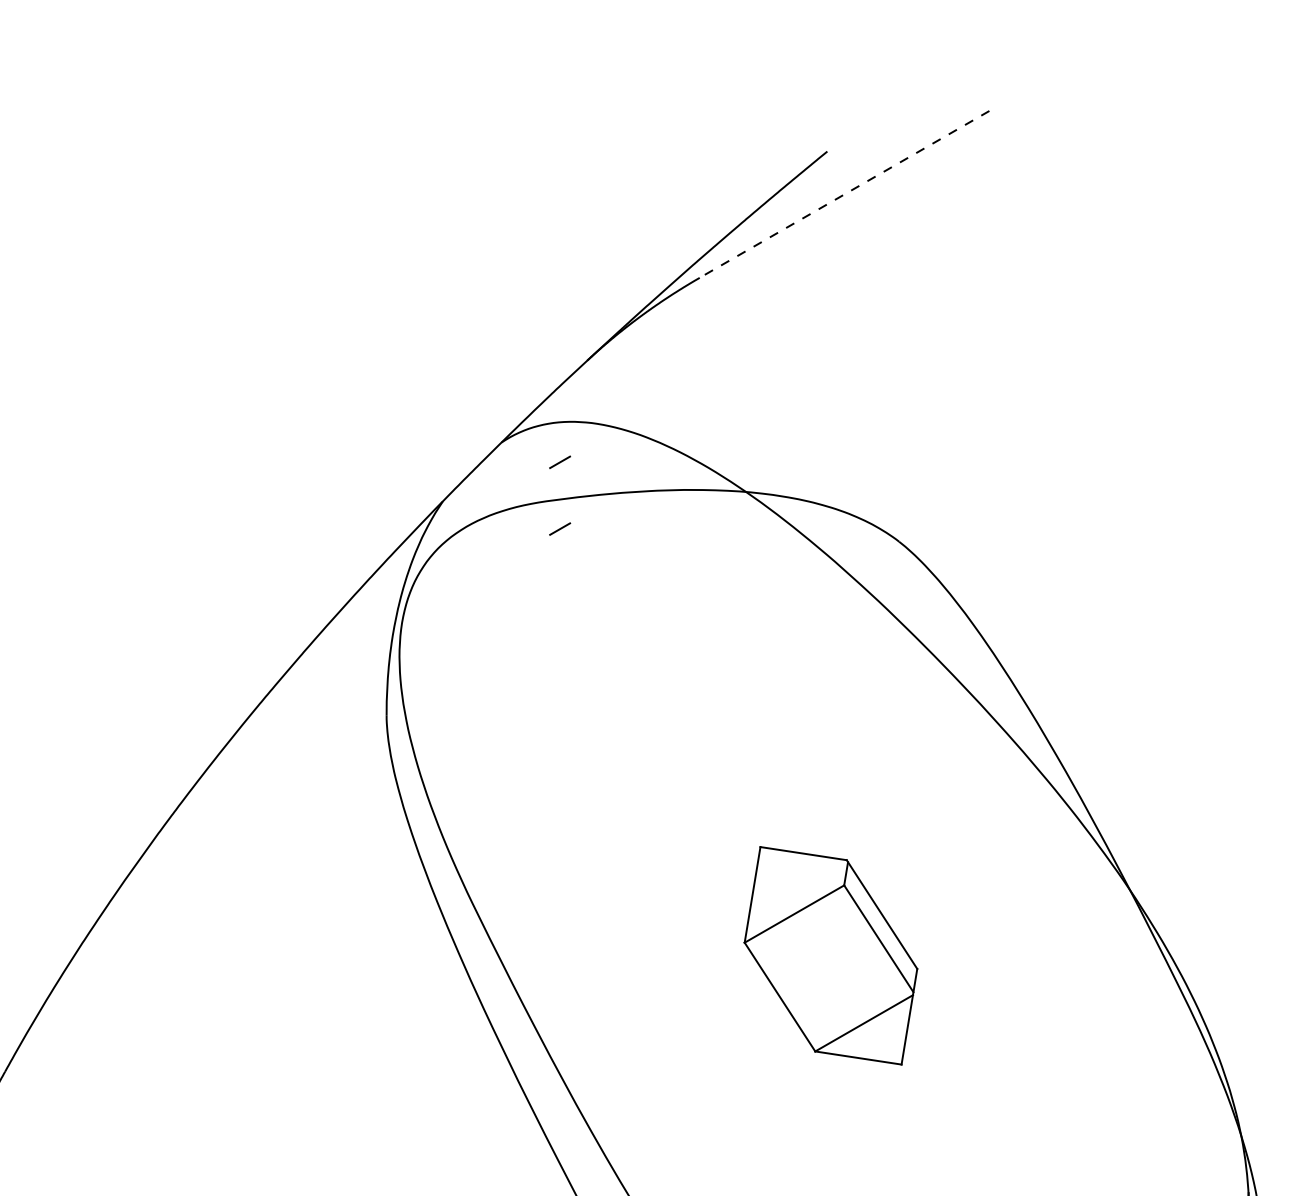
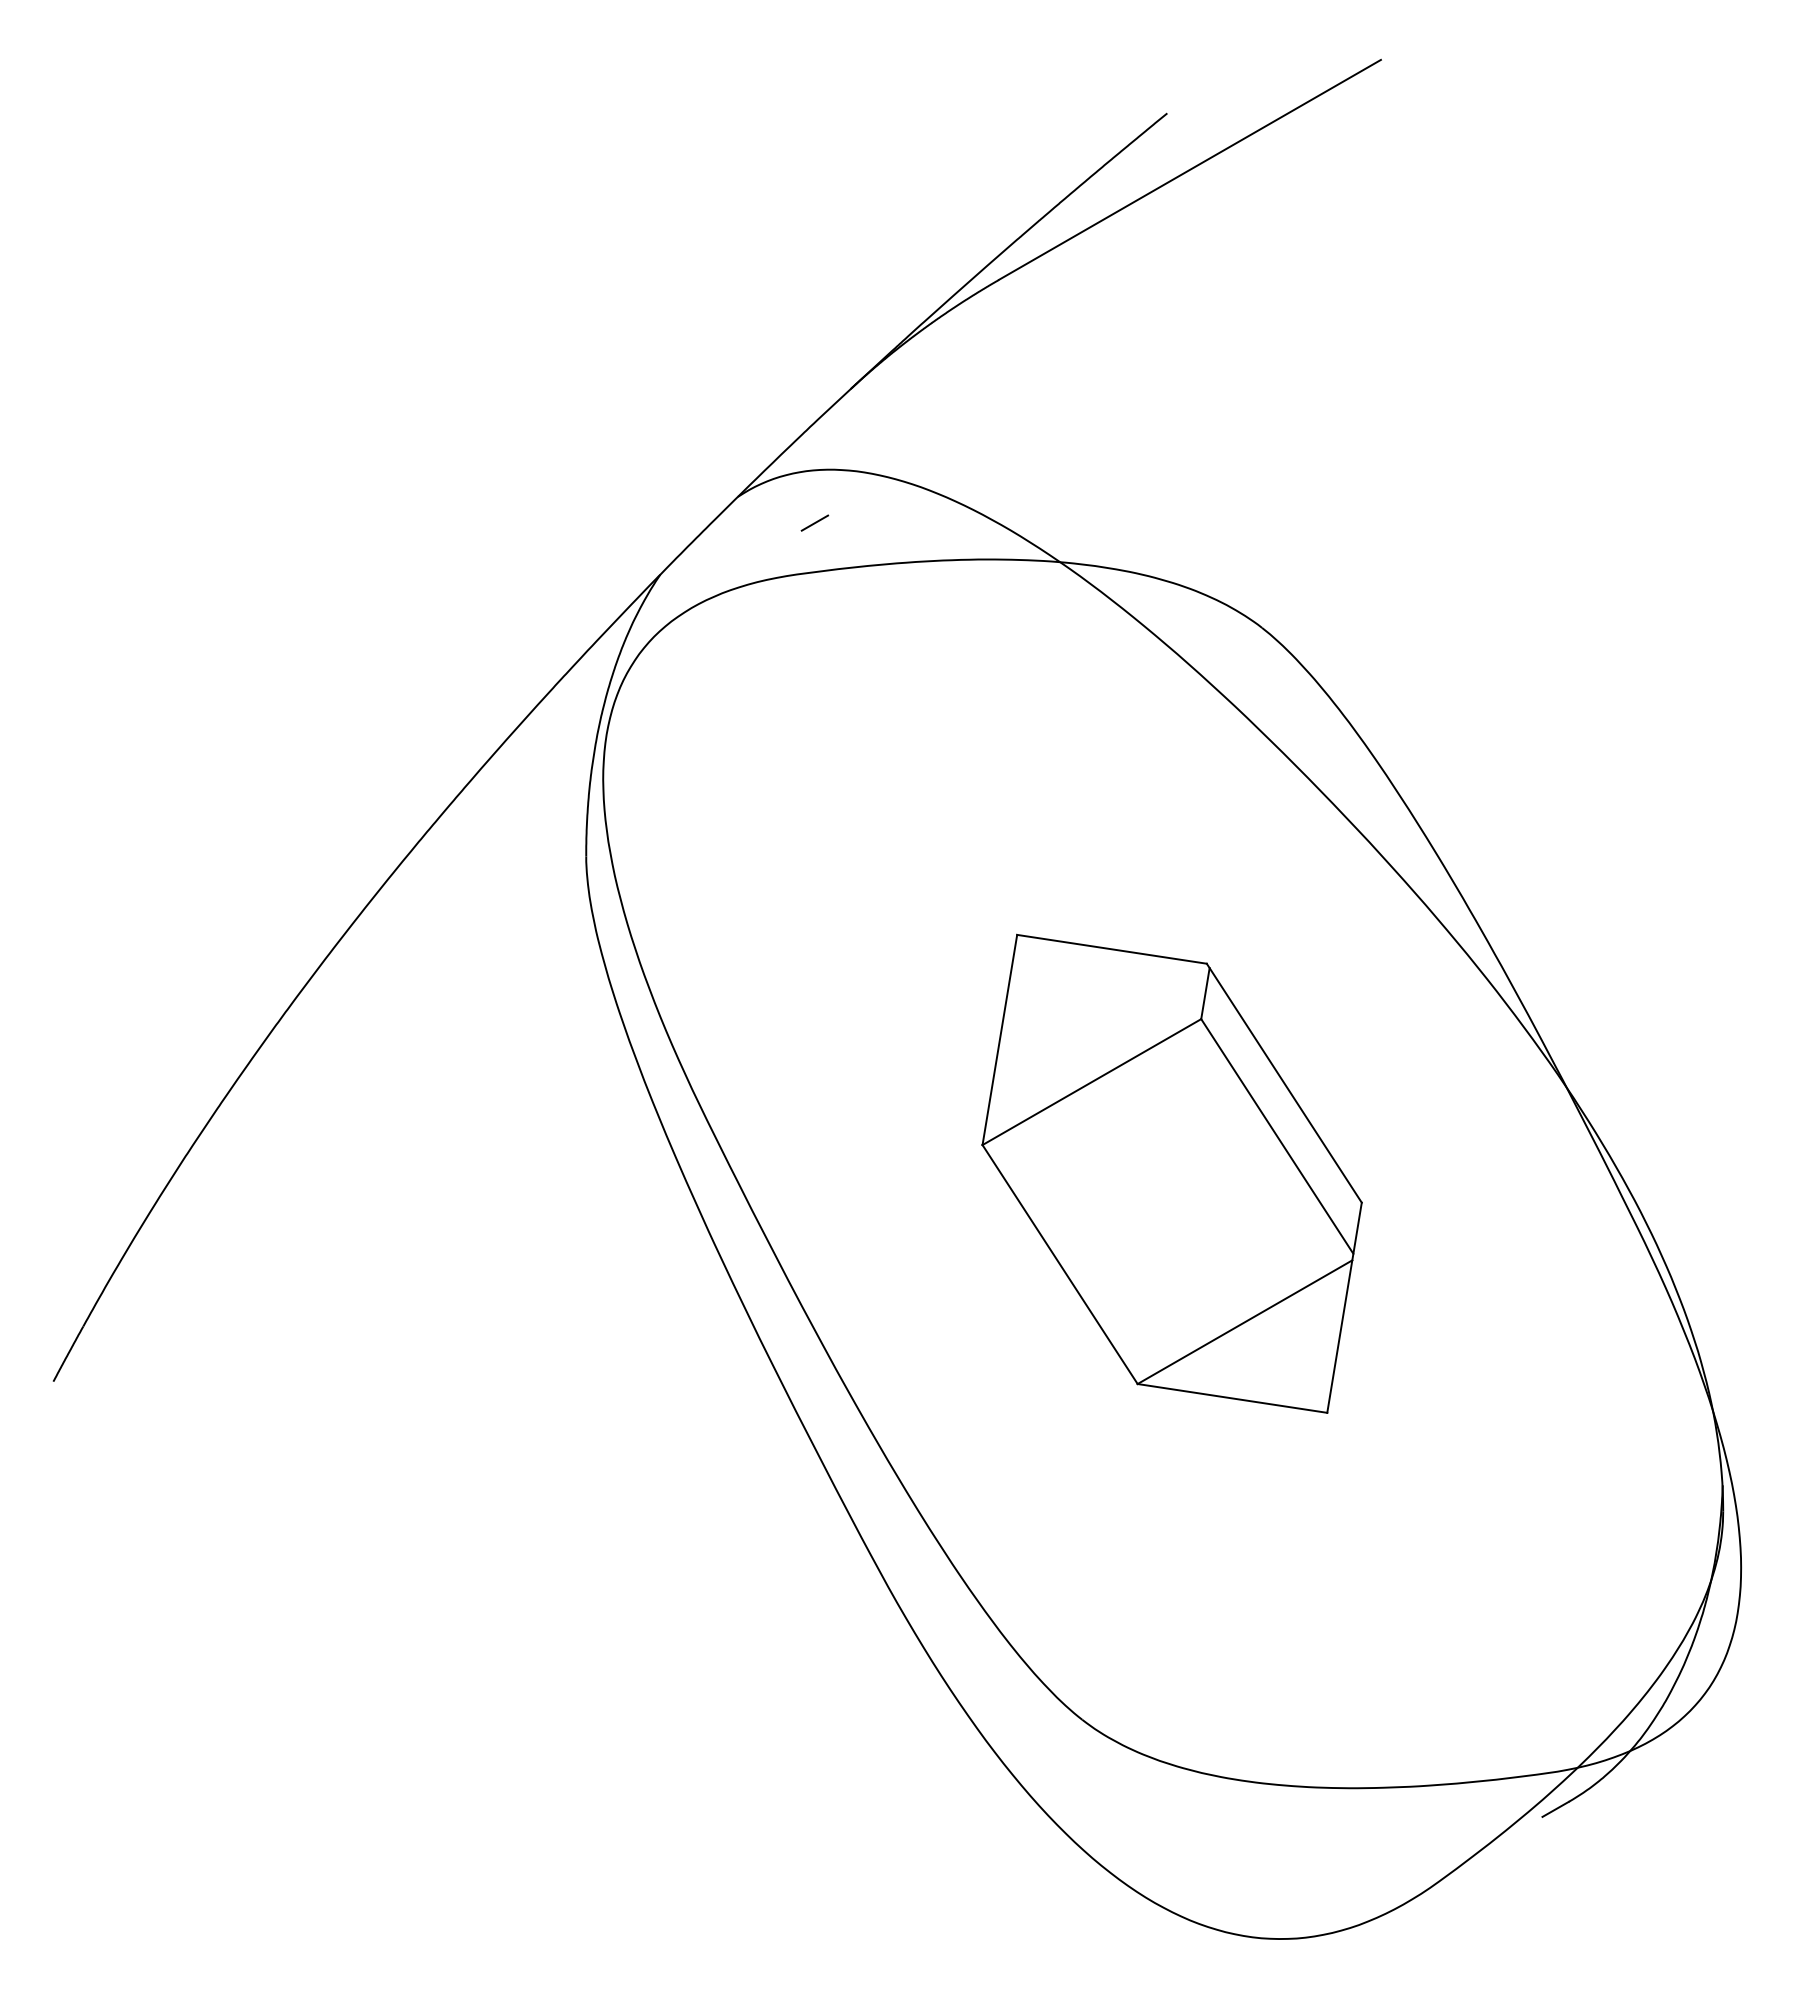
line: (844, 194) -> (1189, 170), dashed -> solid
line: (559, 528) -> (814, 610), removed
part: (830, 955) -> (1171, 1173), size x1.67

